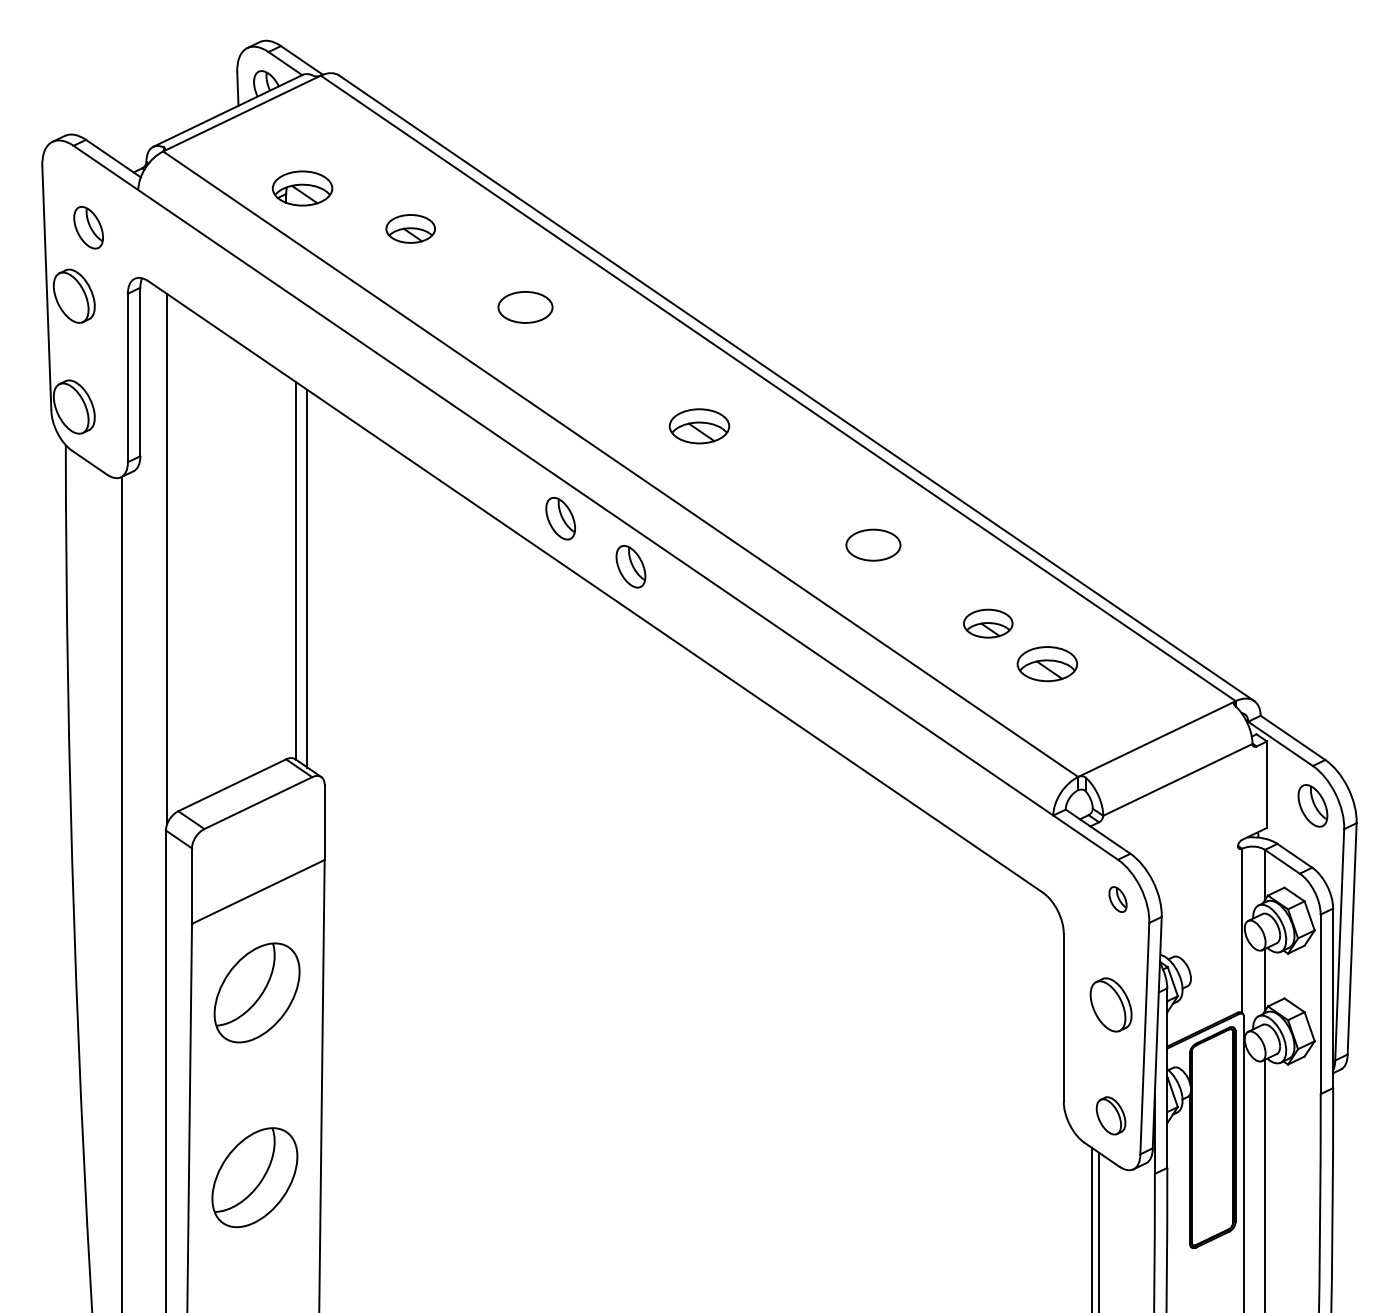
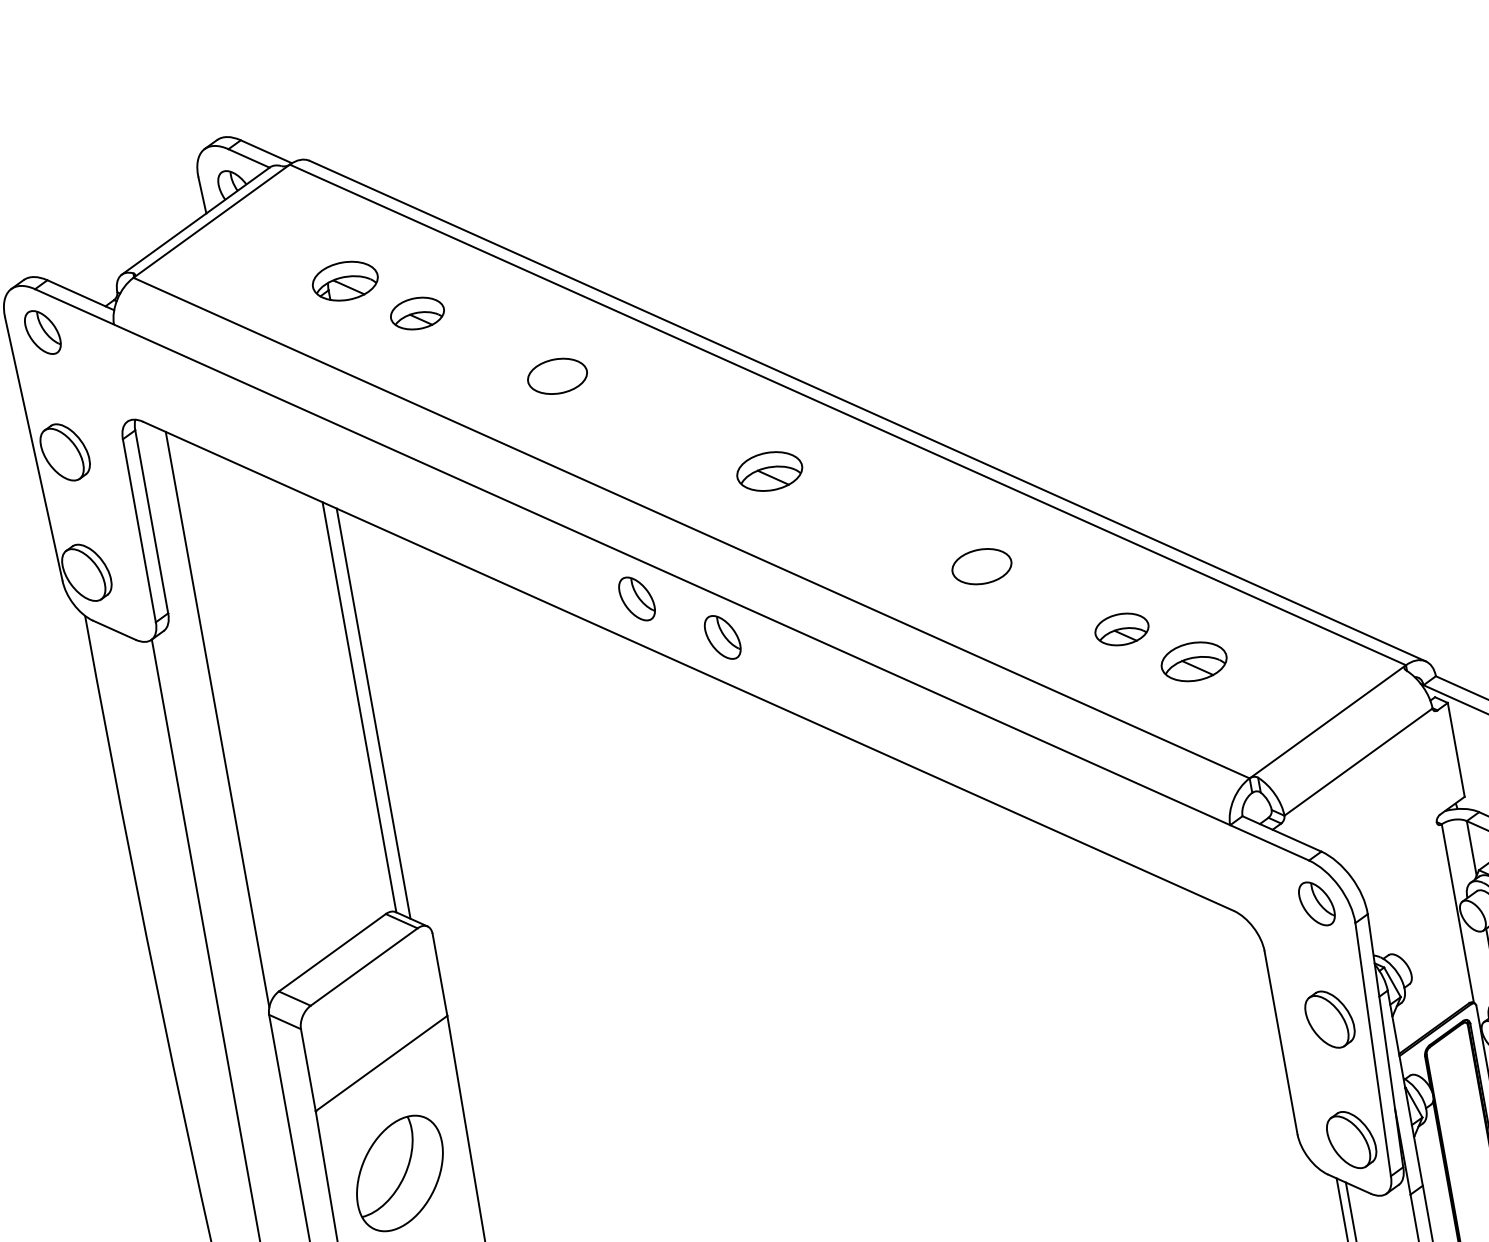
part: (302, 188) -> (345, 281), moved
part: (88, 227) -> (42, 332), moved
part: (1117, 899) -> (1316, 903), size x1.67
part: (1110, 1115) -> (1350, 1139), size x1.43

